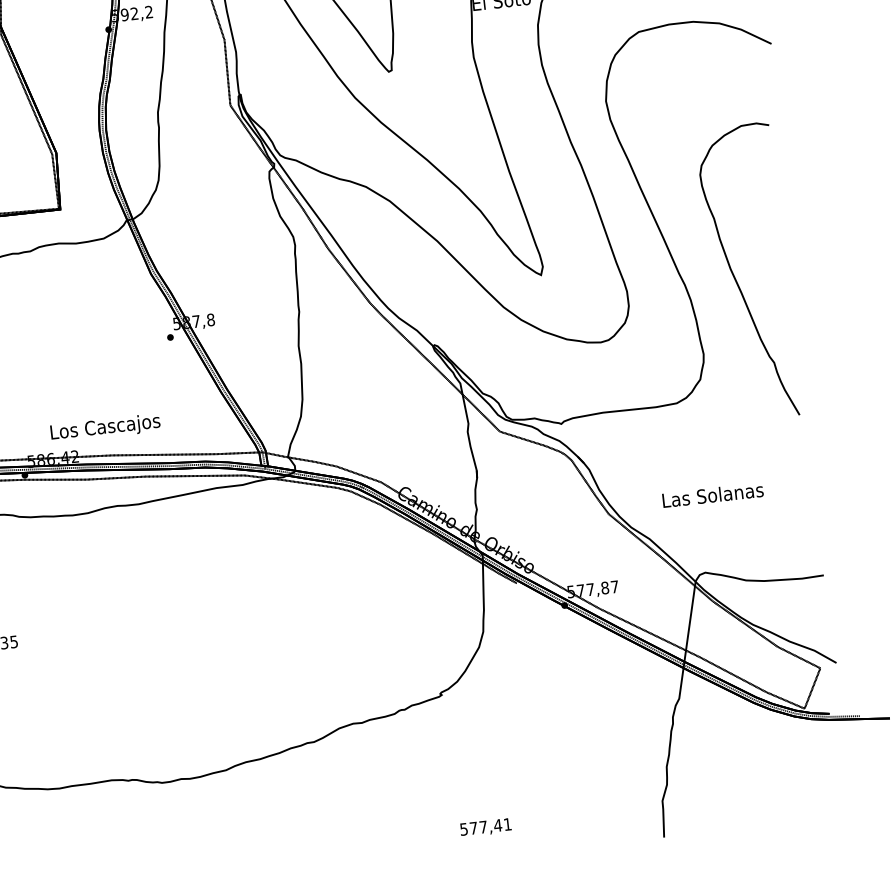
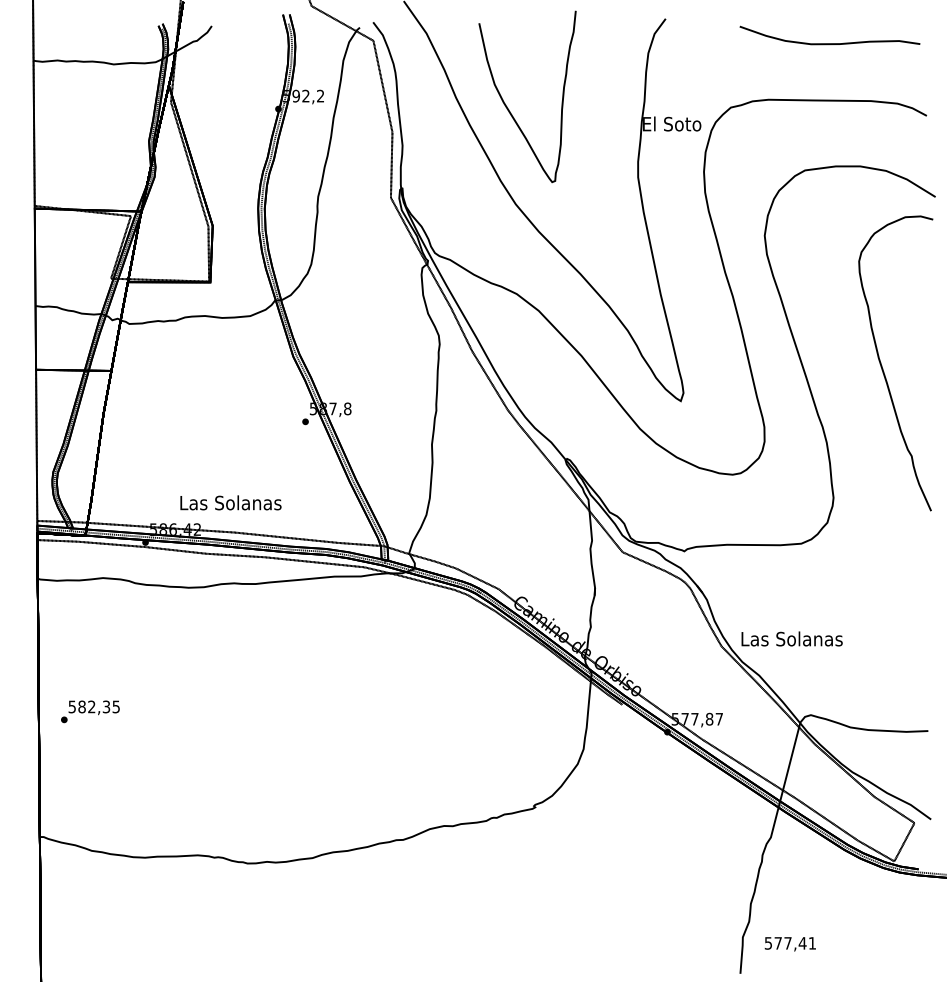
curve: (736, 278) -> (883, 368), moved
text: (105, 428) -> (230, 504), Los Cascajos -> Las Solanas
text: (712, 494) -> (791, 638), moved
text: (485, 828) -> (789, 944), moved

